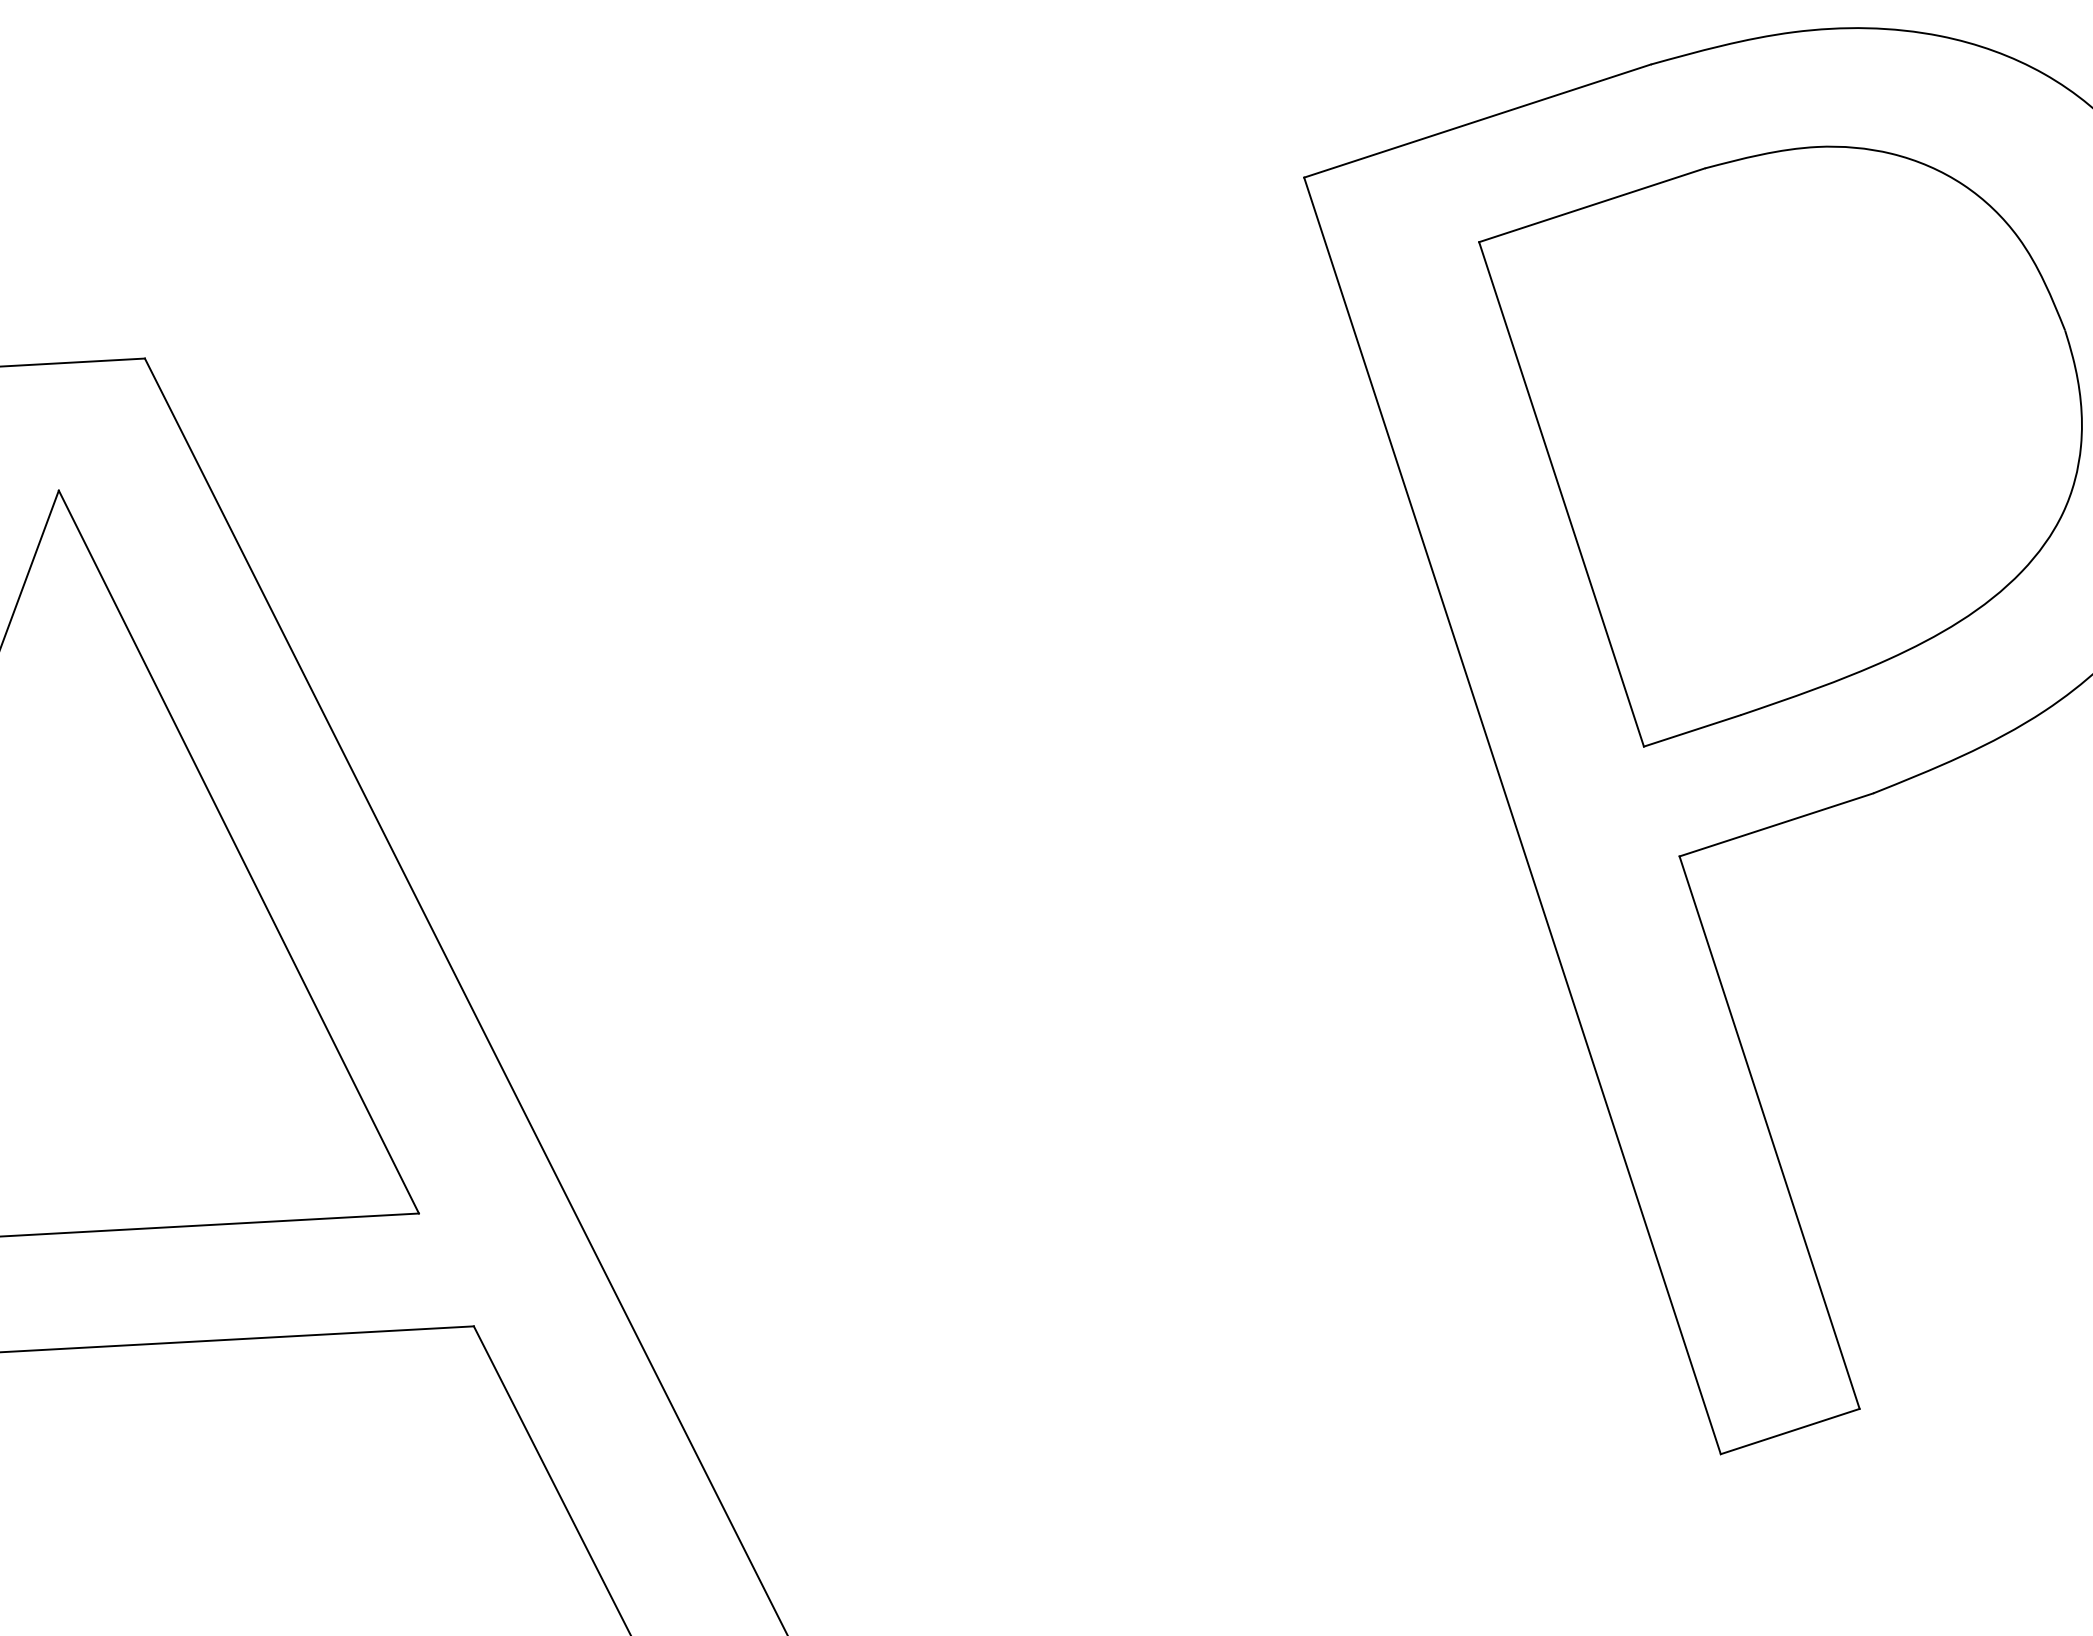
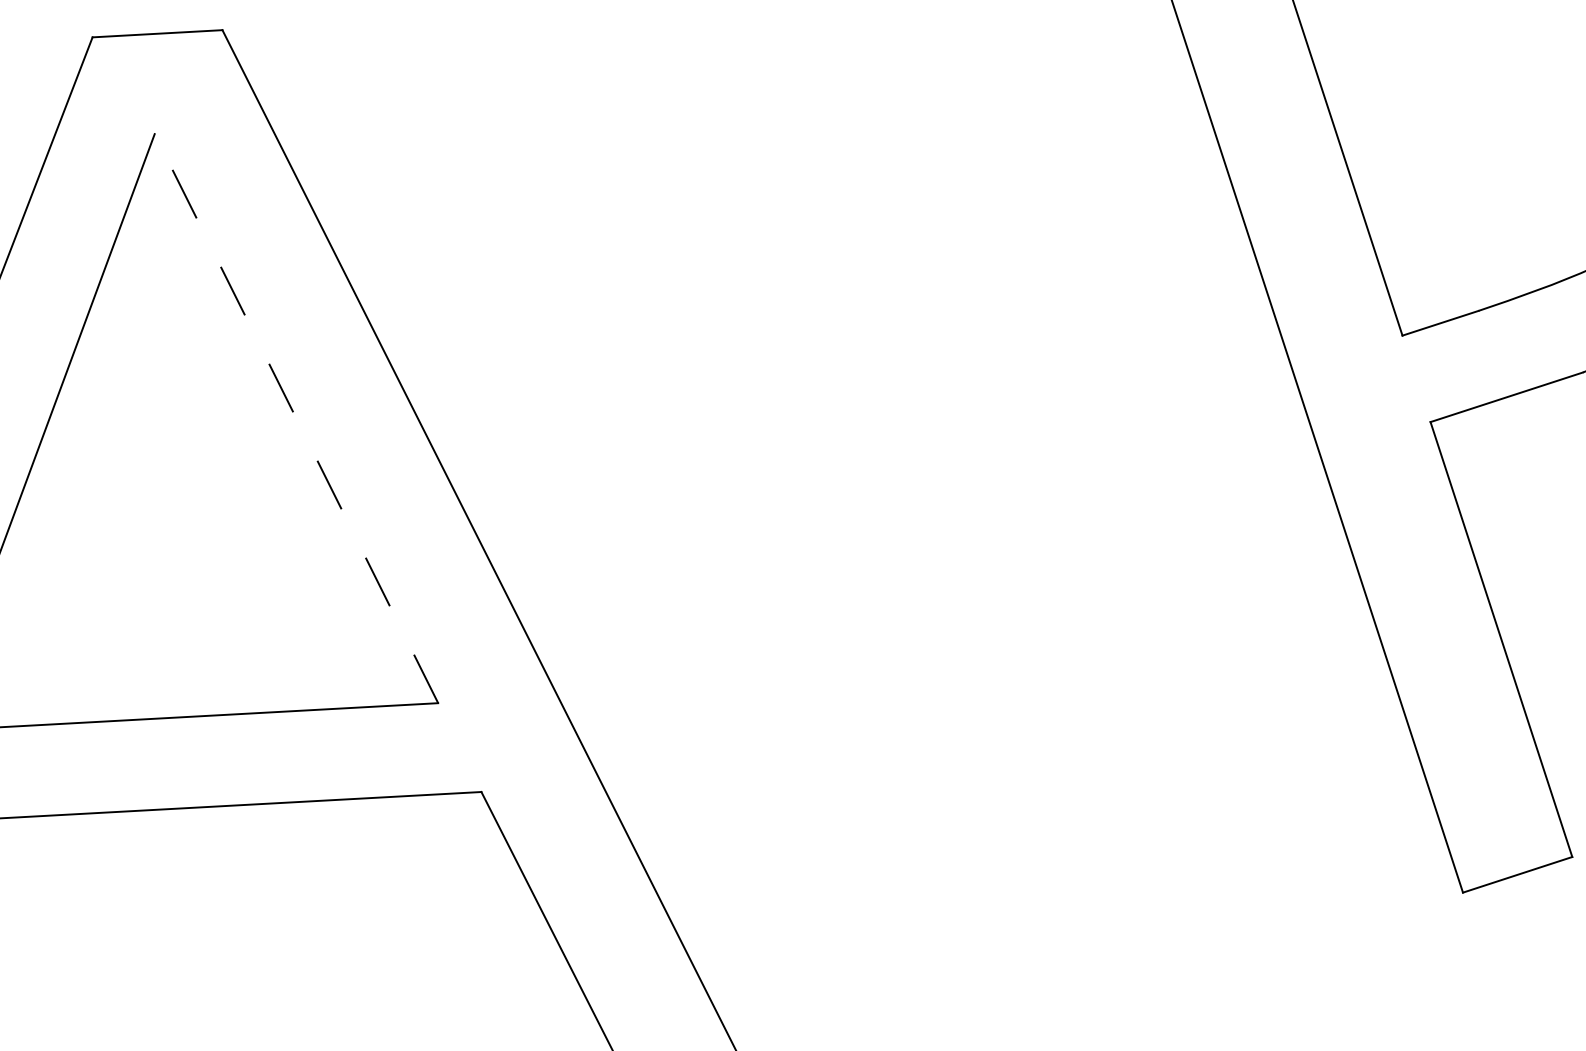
line: (238, 852) -> (296, 418), solid -> dashed

